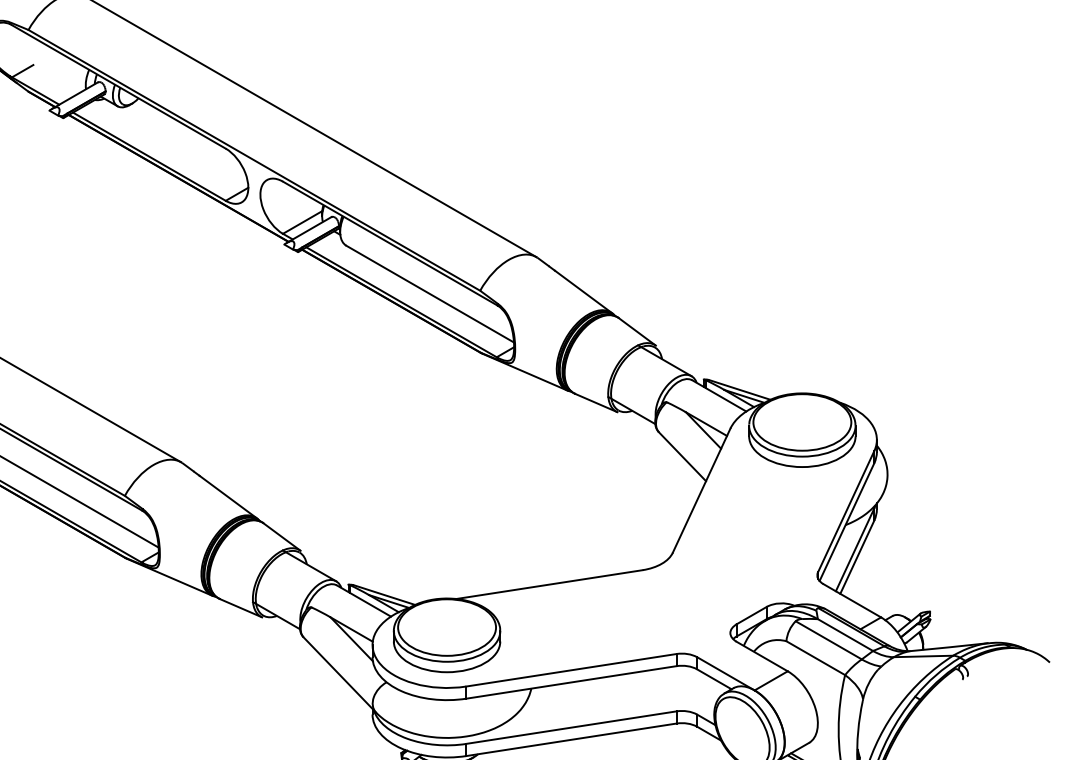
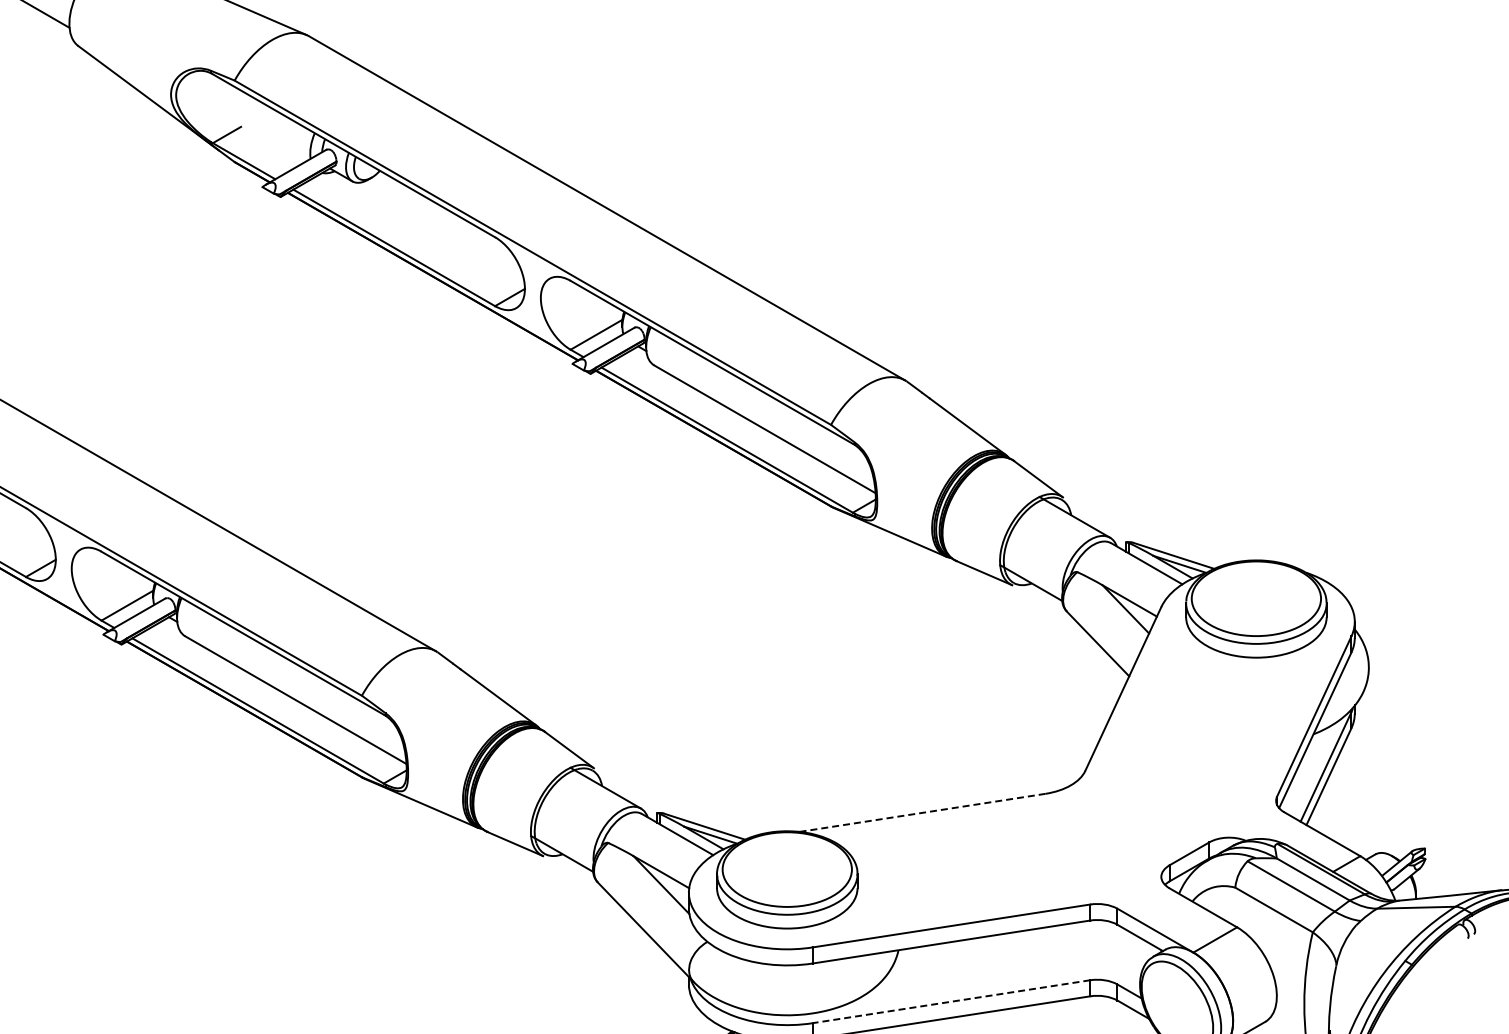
line: (549, 584) -> (922, 812), solid -> dashed
line: (571, 727) -> (951, 1001), solid -> dashed

